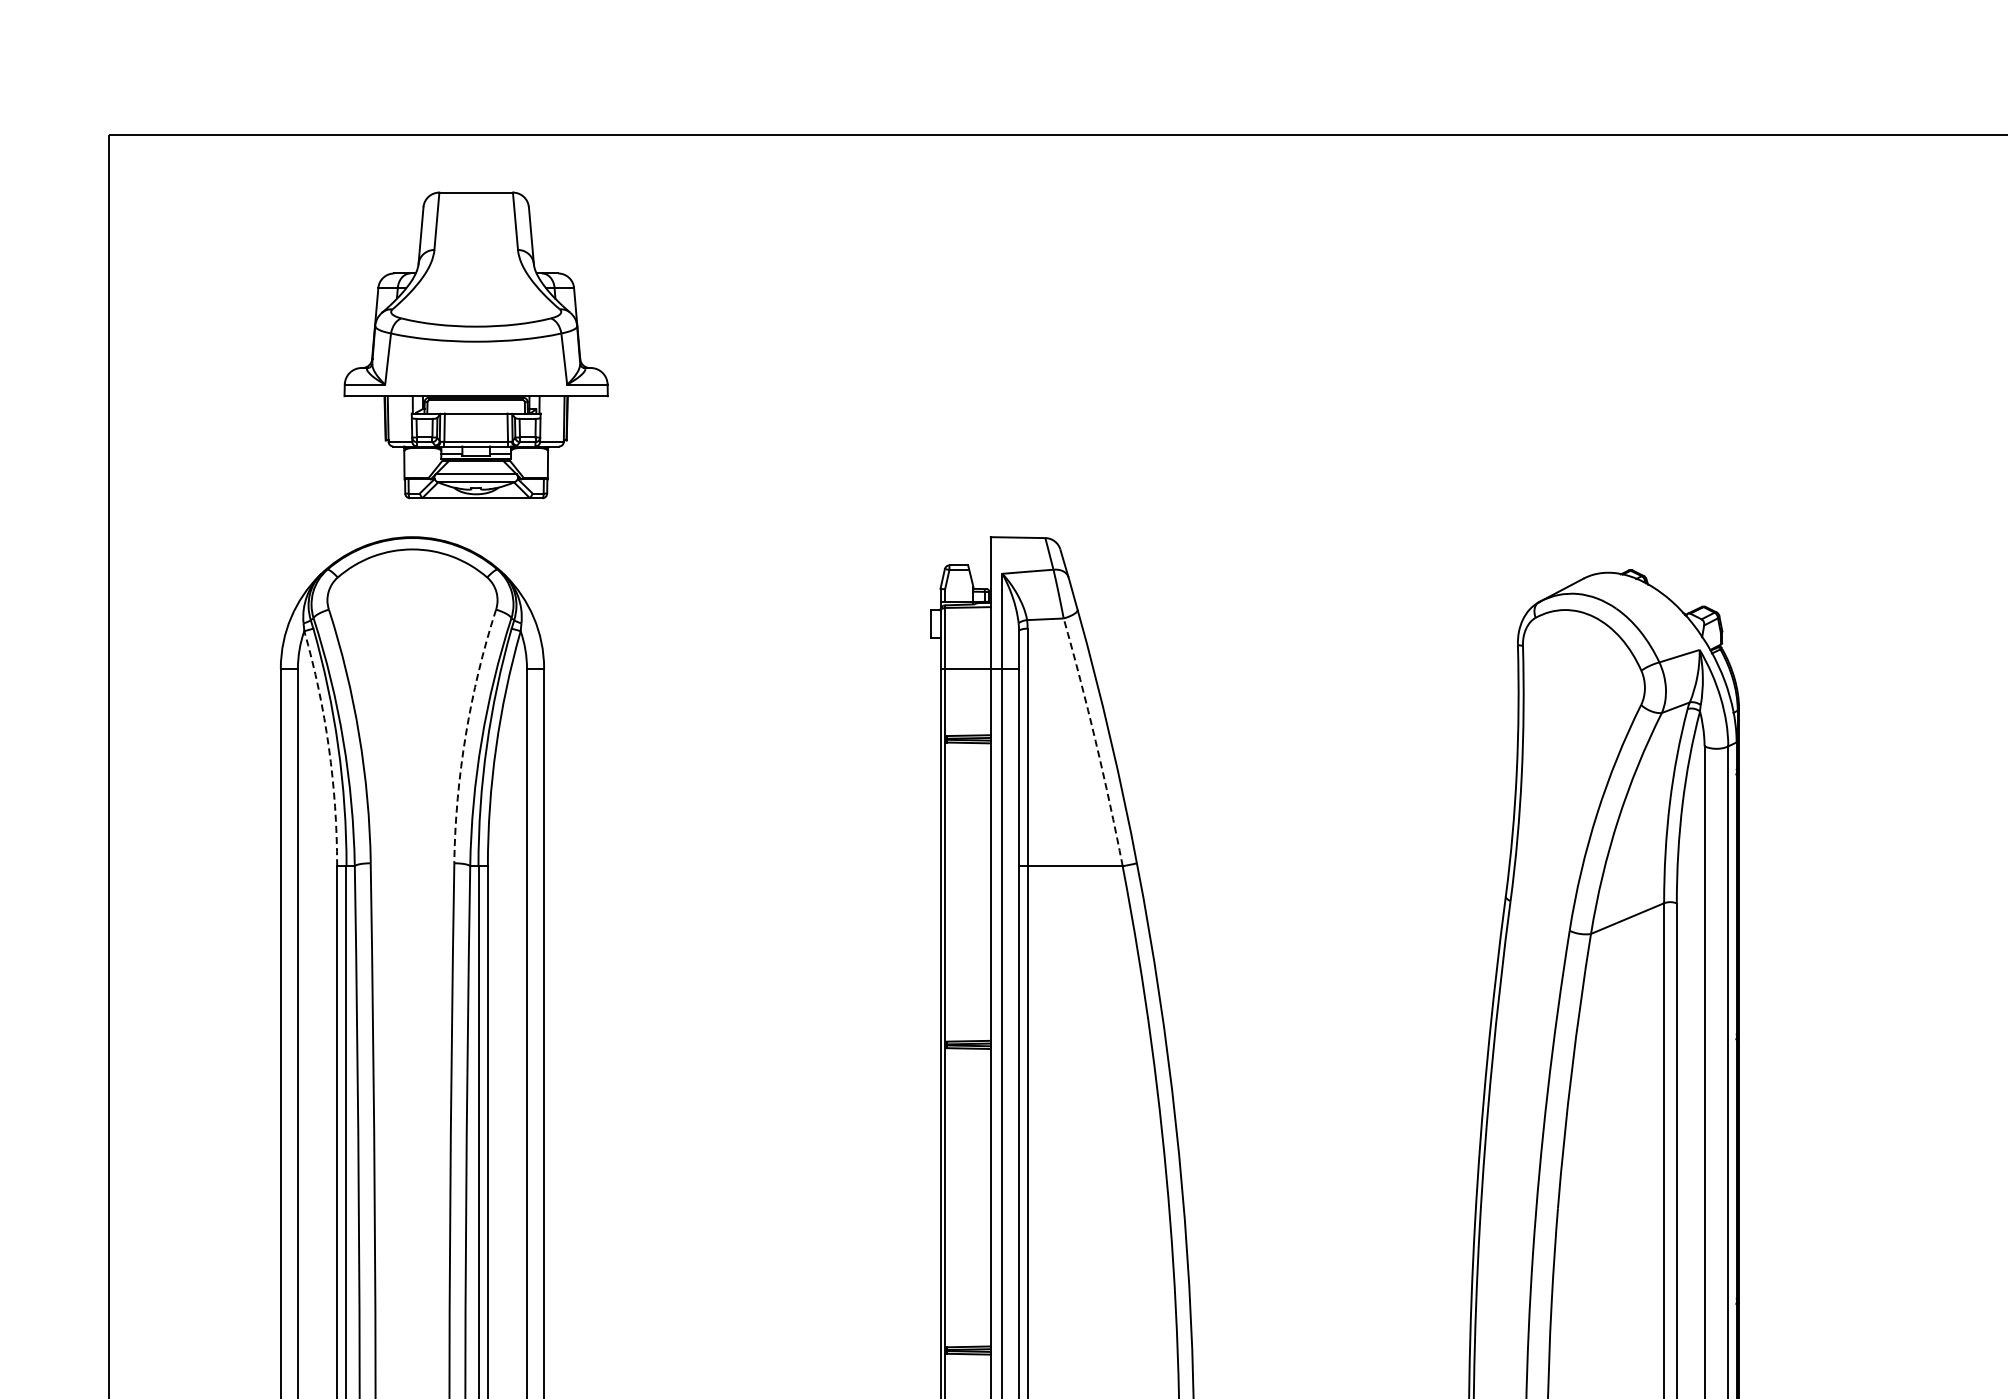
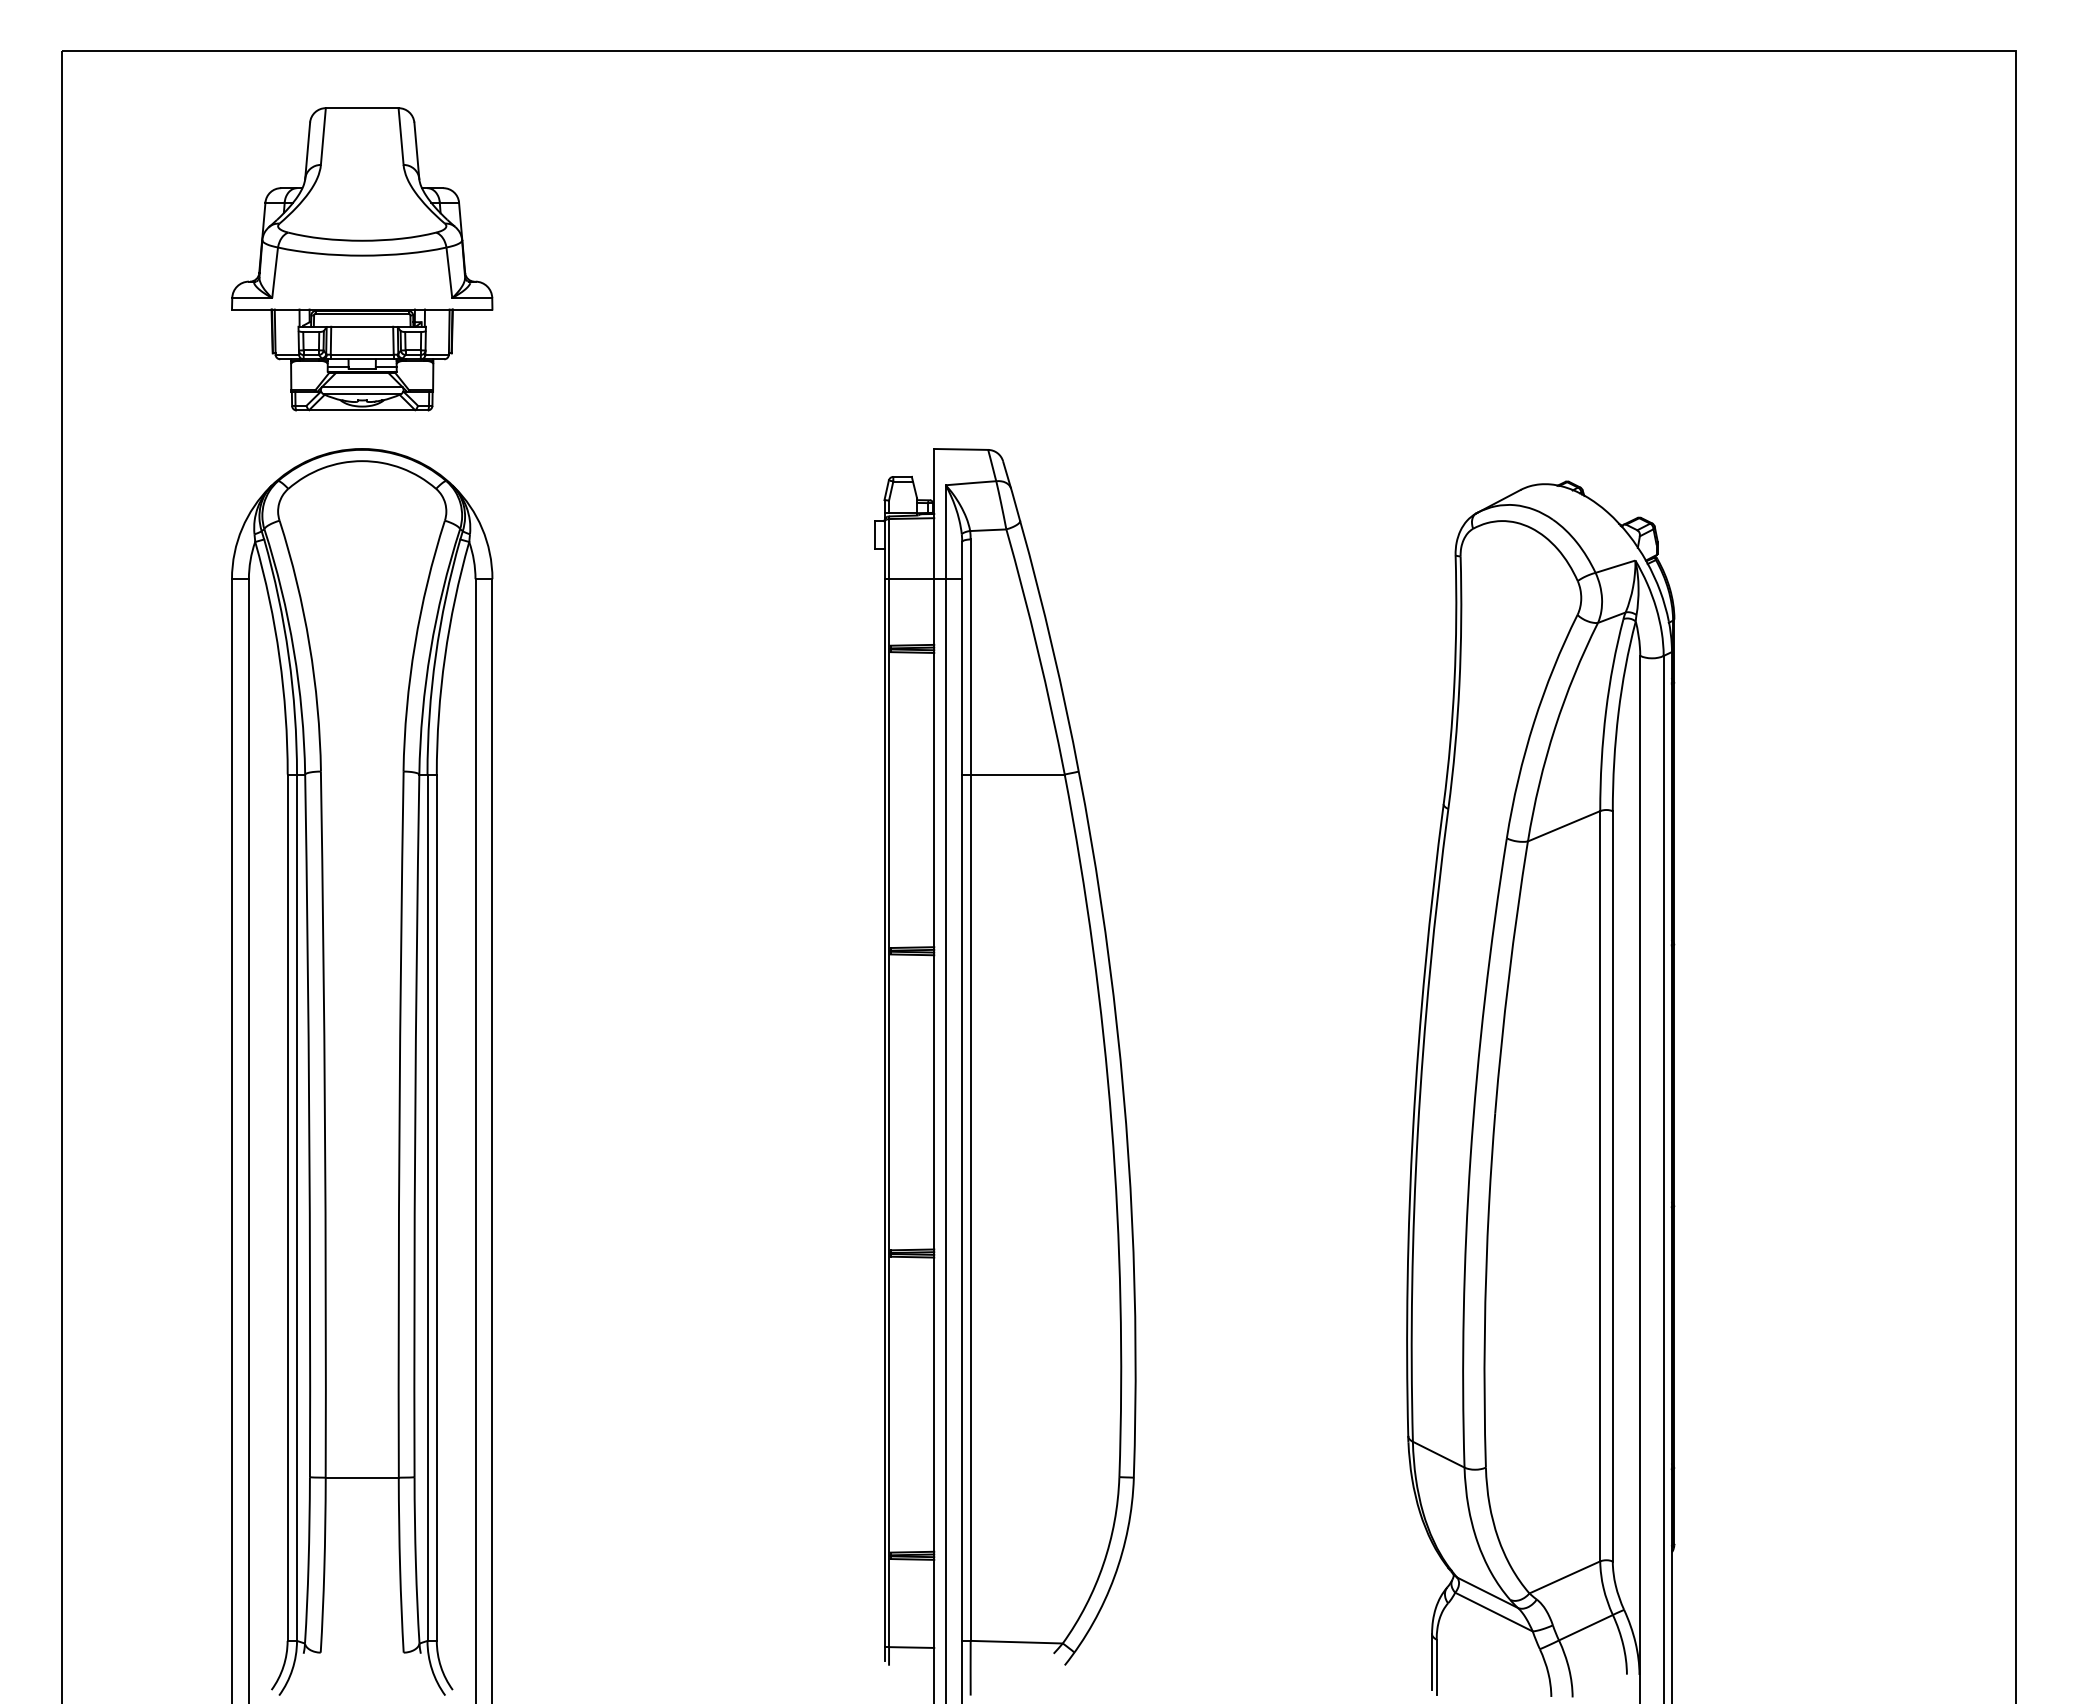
part: (476, 345) -> (362, 259), moved
arc: (466, 734) -> (415, 644), dashed -> solid
arc: (1096, 741) -> (1038, 651), dashed -> solid
arc: (328, 747) -> (279, 657), dashed -> solid

